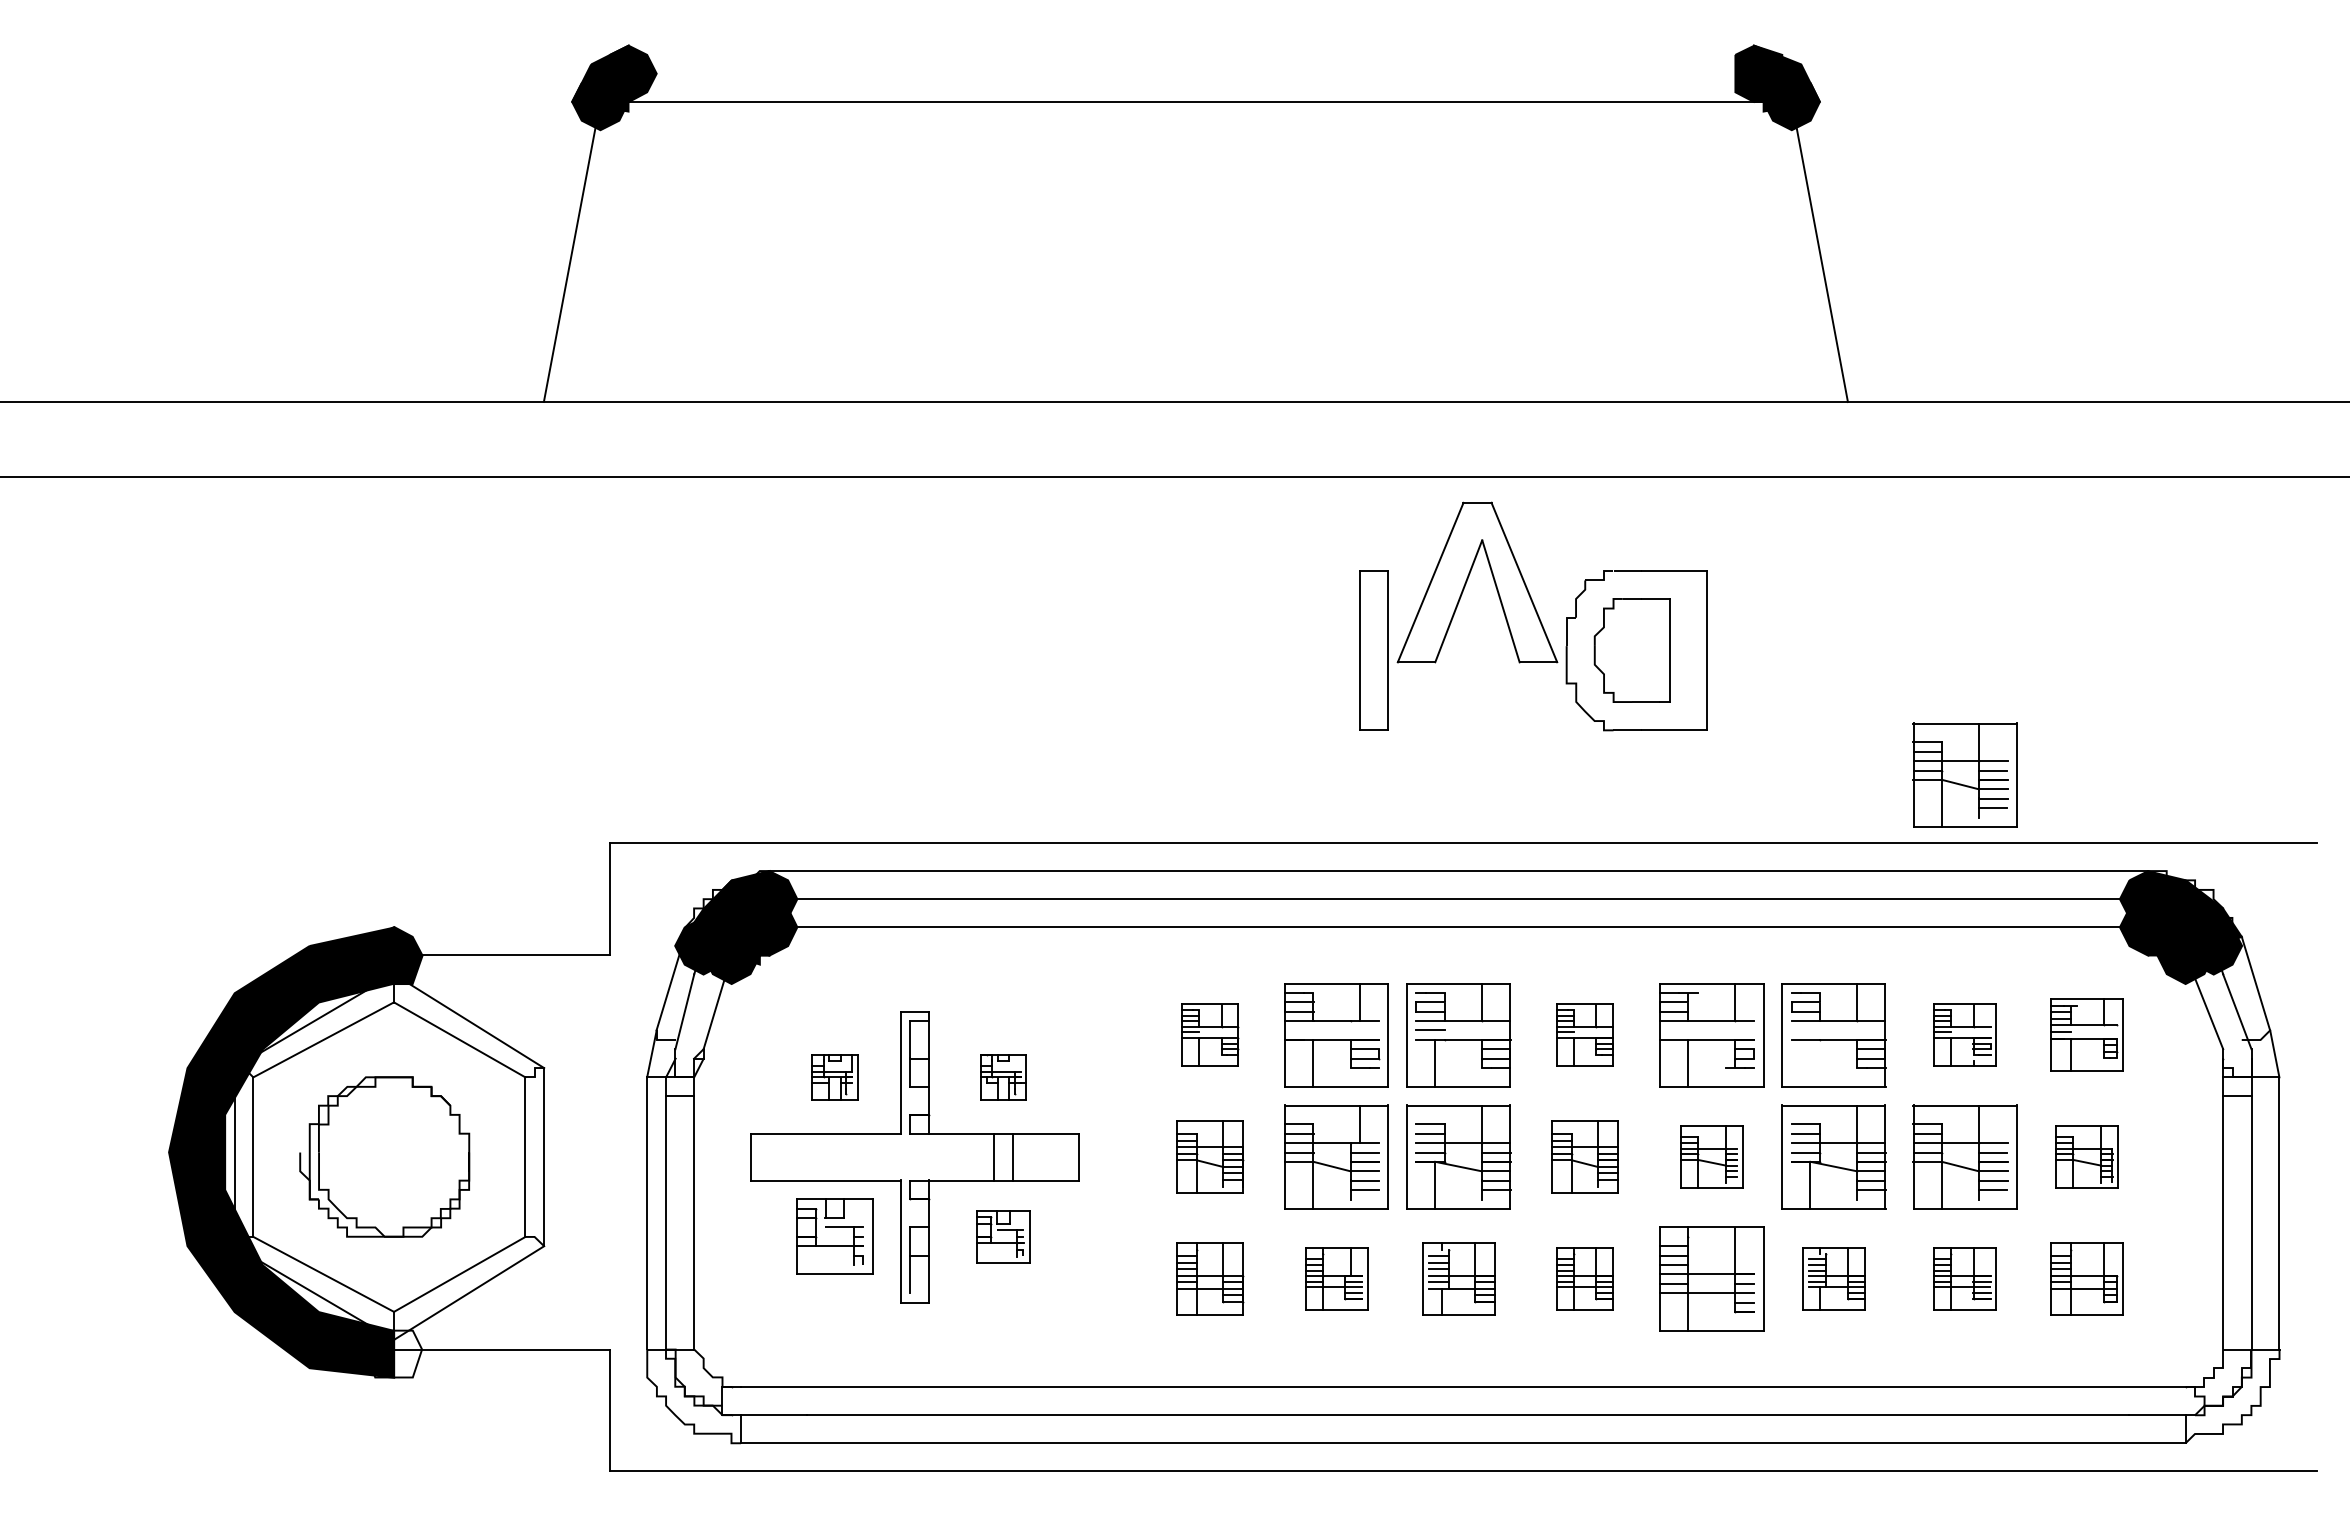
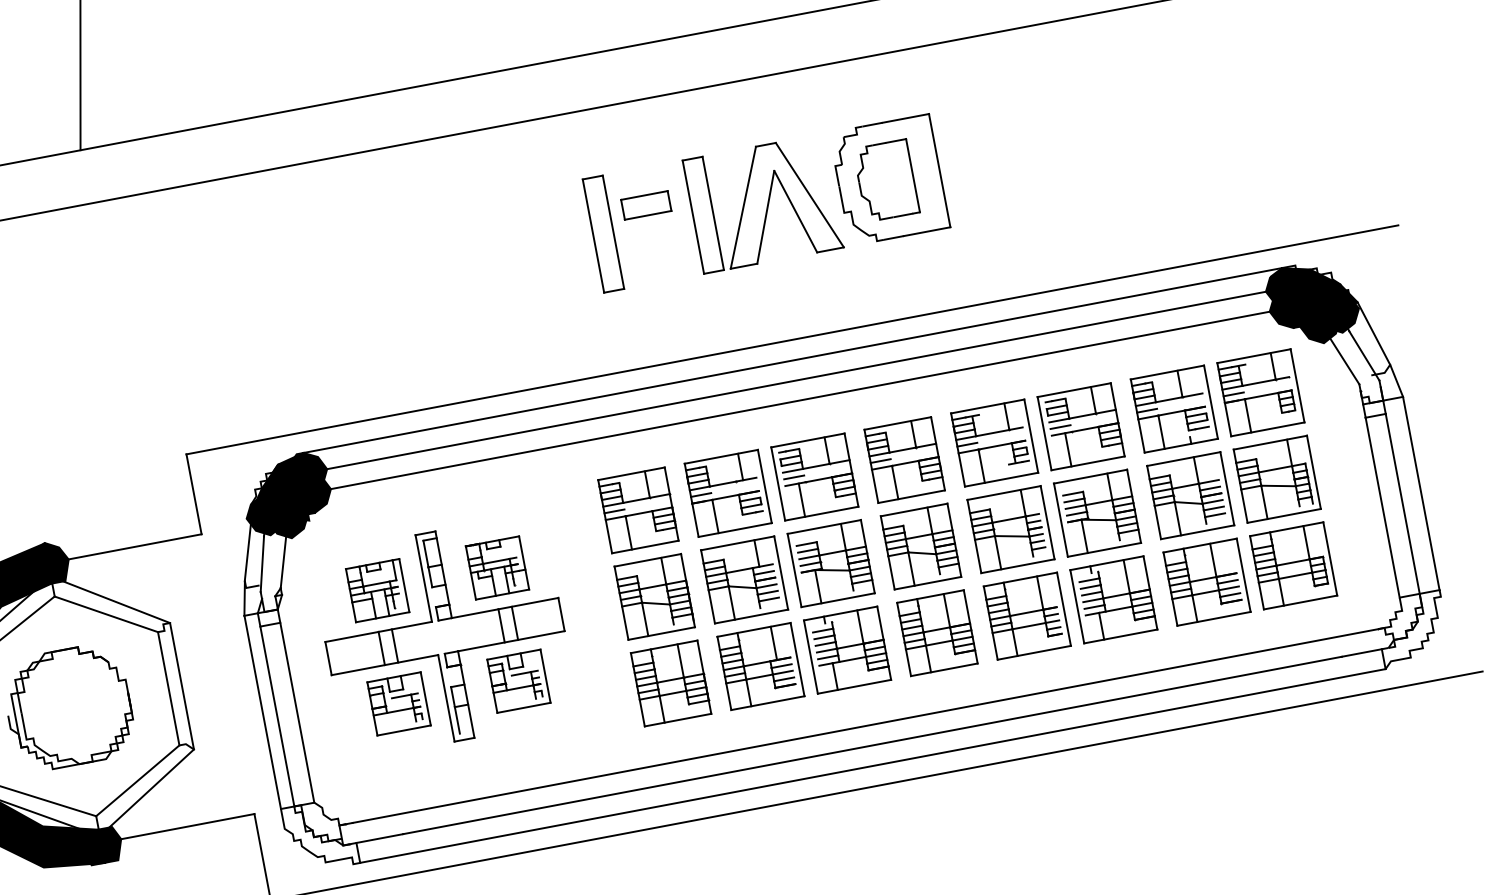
part: (1468, 579) -> (769, 200), moved
part: (1298, 622) -> (645, 205), added
part: (1233, 650) -> (603, 234), added
part: (1964, 774) -> (1138, 224), removed
line: (1299, 1030) -> (701, 495), added
line: (1674, 1030) -> (967, 444), added
line: (1805, 1030) -> (1060, 427), added
part: (1210, 1035) -> (638, 510), size x1.67
part: (1584, 1035) -> (904, 460), size x1.67
part: (1964, 1035) -> (1173, 409), size x1.67
part: (2086, 1035) -> (1260, 393), size x1.43
line: (1810, 1063) -> (1068, 449), added
part: (834, 1077) -> (377, 590), size x1.67
part: (1003, 1077) -> (497, 568), size x1.67
line: (825, 1156) -> (381, 648), added
line: (844, 1156) -> (395, 645), added
part: (1210, 1156) -> (654, 596), size x1.43
part: (1584, 1156) -> (920, 546), size x1.43
part: (1711, 1156) -> (1010, 529), size x1.67
part: (2086, 1156) -> (1276, 478), size x1.67
part: (1003, 1236) -> (518, 680), size x1.43
part: (1210, 1278) -> (671, 683), size x1.43
part: (1336, 1278) -> (760, 666), size x1.67
part: (1458, 1278) -> (847, 649), size x1.43
part: (1584, 1278) -> (936, 632), size x1.67
part: (1833, 1278) -> (1113, 599), size x1.67
part: (1964, 1278) -> (1206, 581), size x1.67
part: (2086, 1278) -> (1293, 565), size x1.43
fill: (393, 1353) -> (101, 845), added

